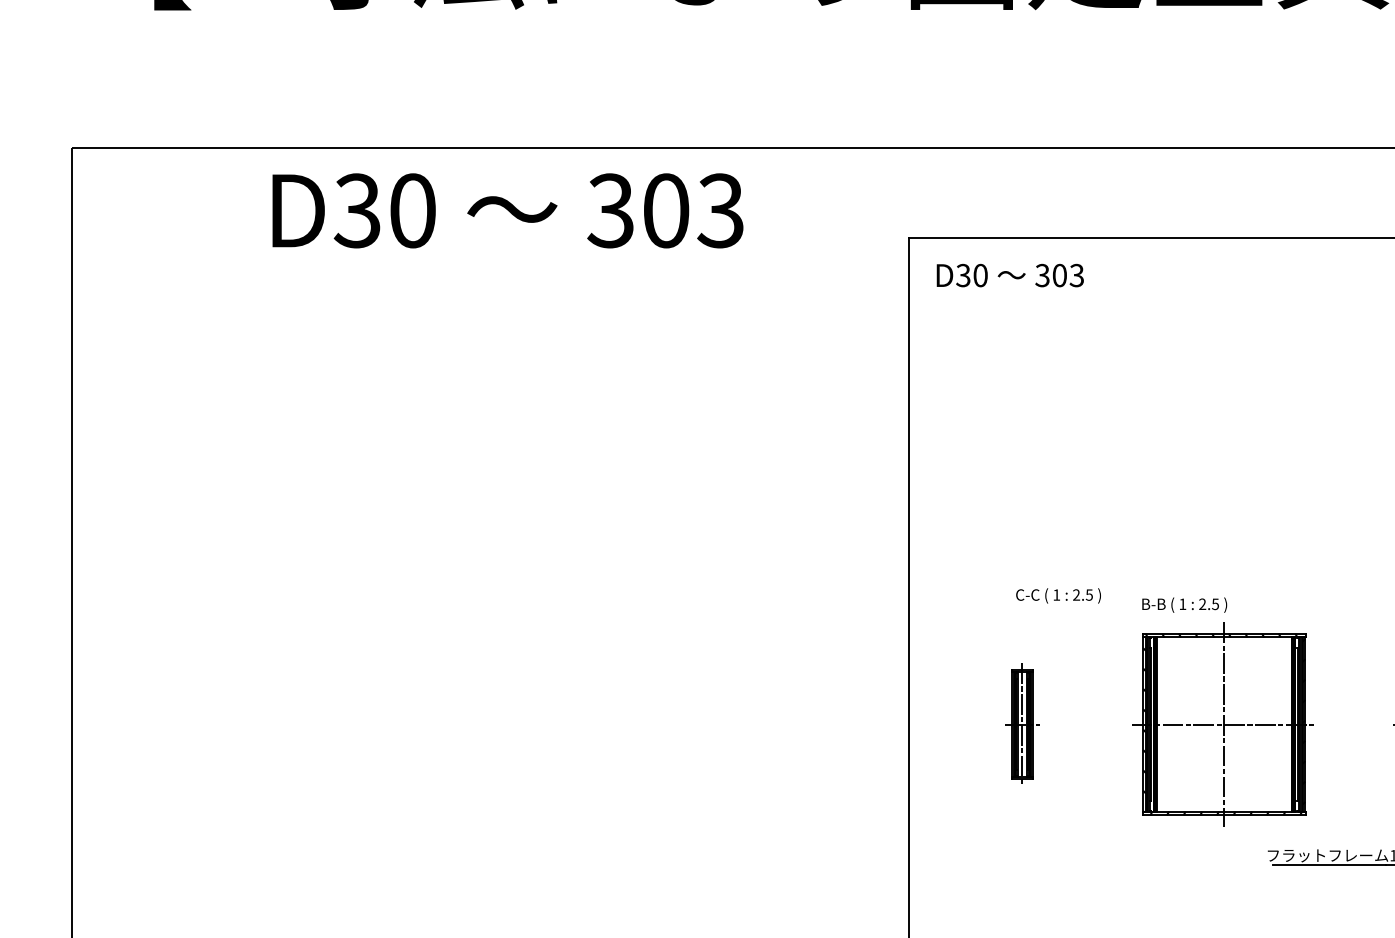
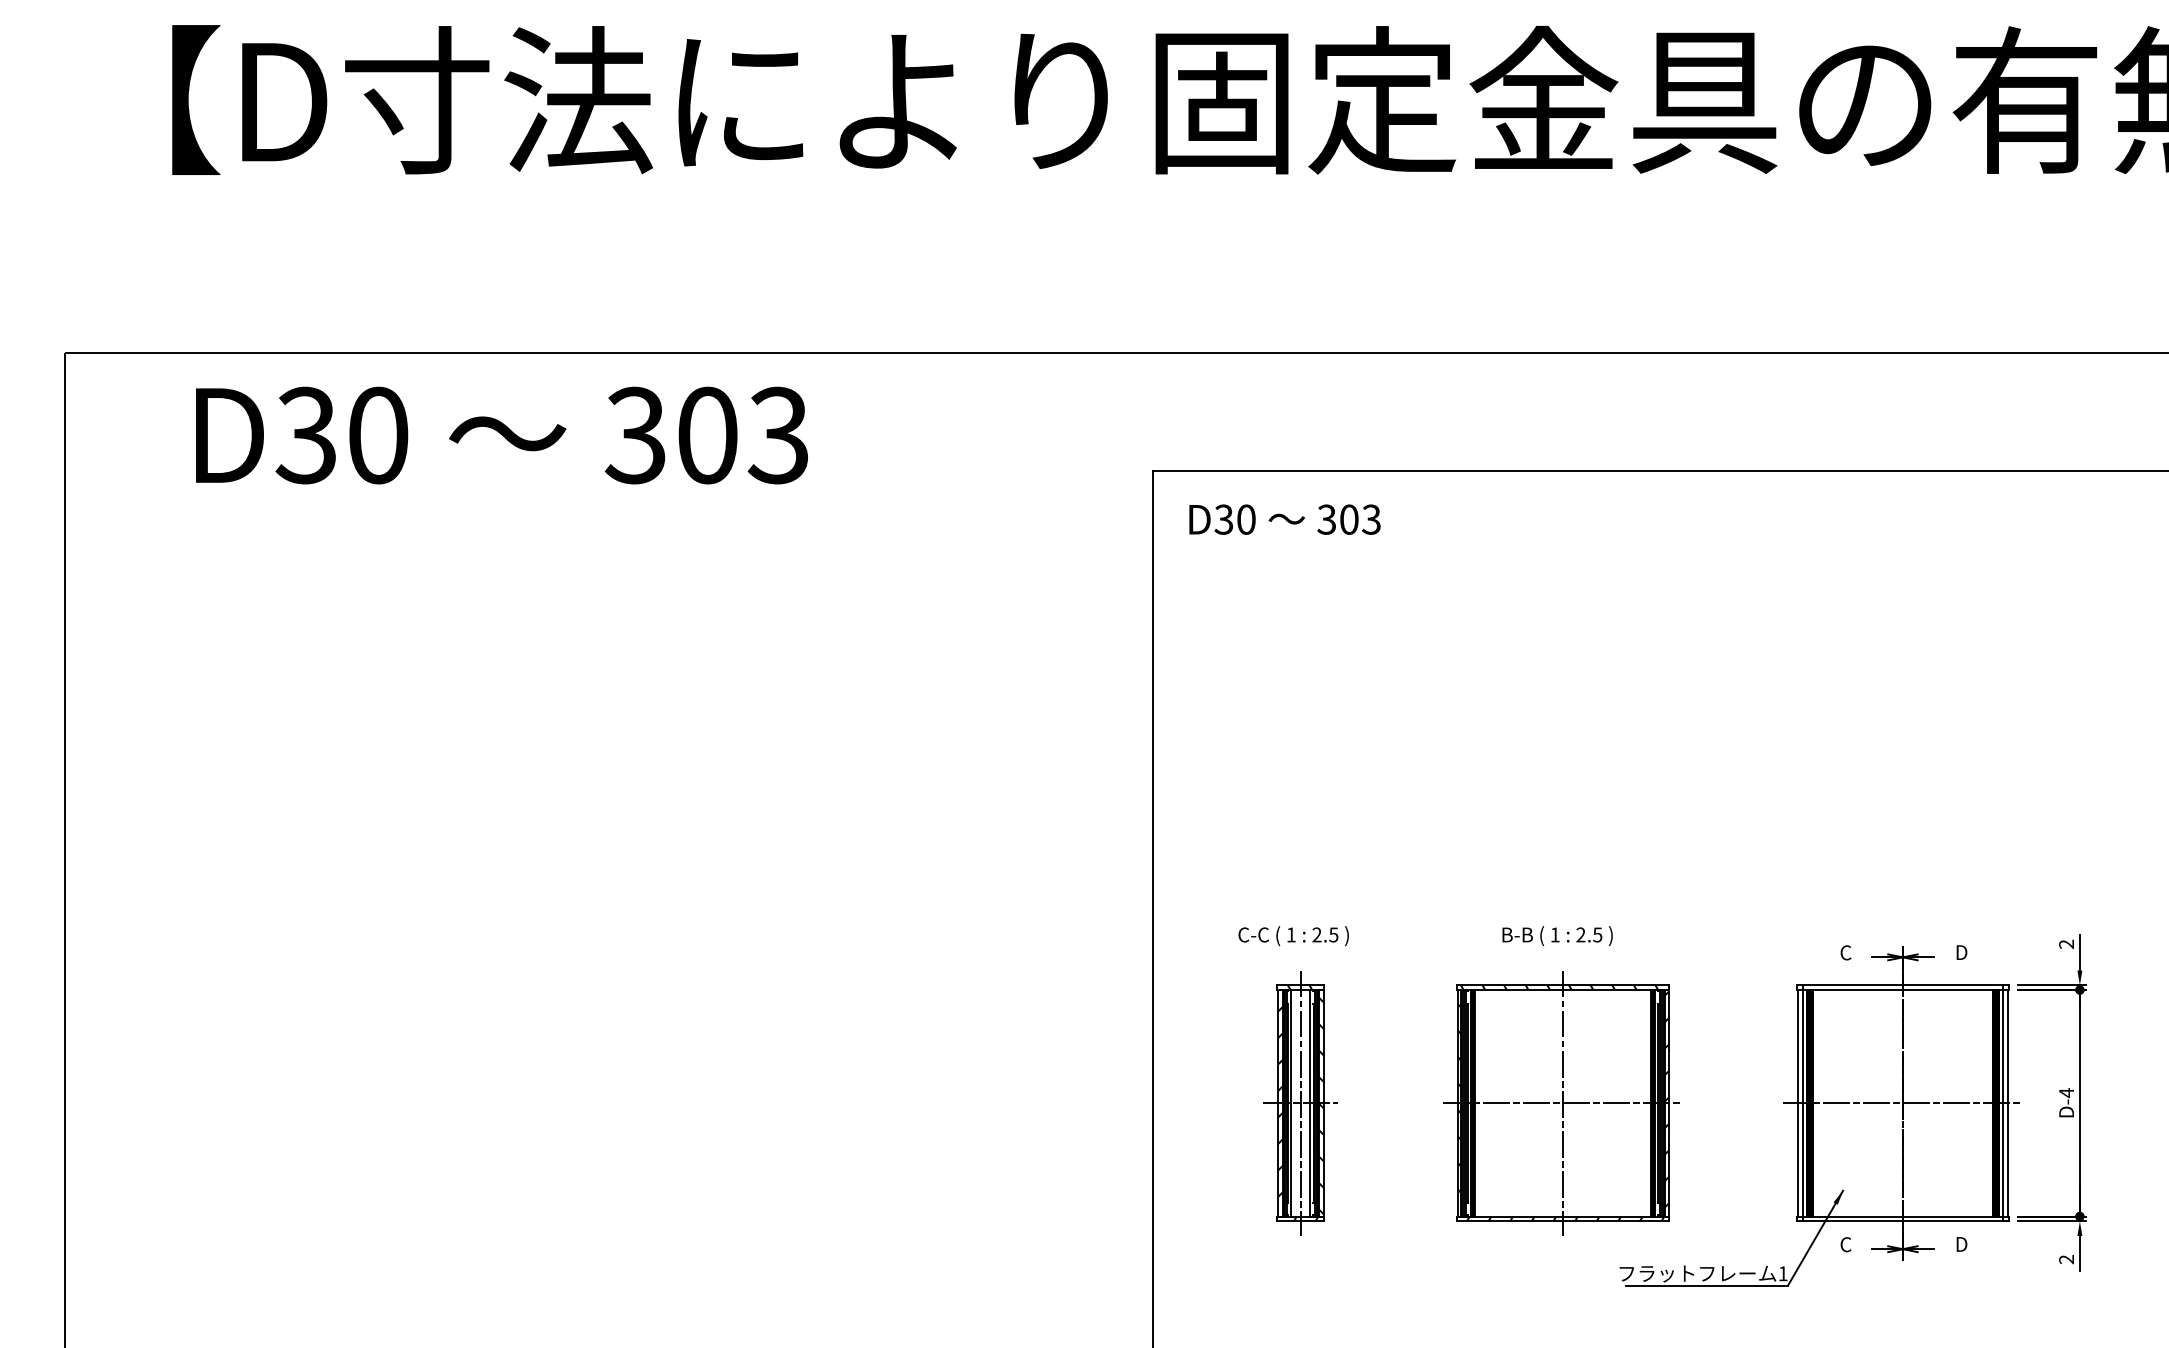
text: (507, 210) -> (501, 435), moved
text: (1058, 596) -> (1293, 936), moved
text: (1184, 605) -> (1557, 936), moved
part: (1022, 724) -> (1300, 1103), size x1.67

